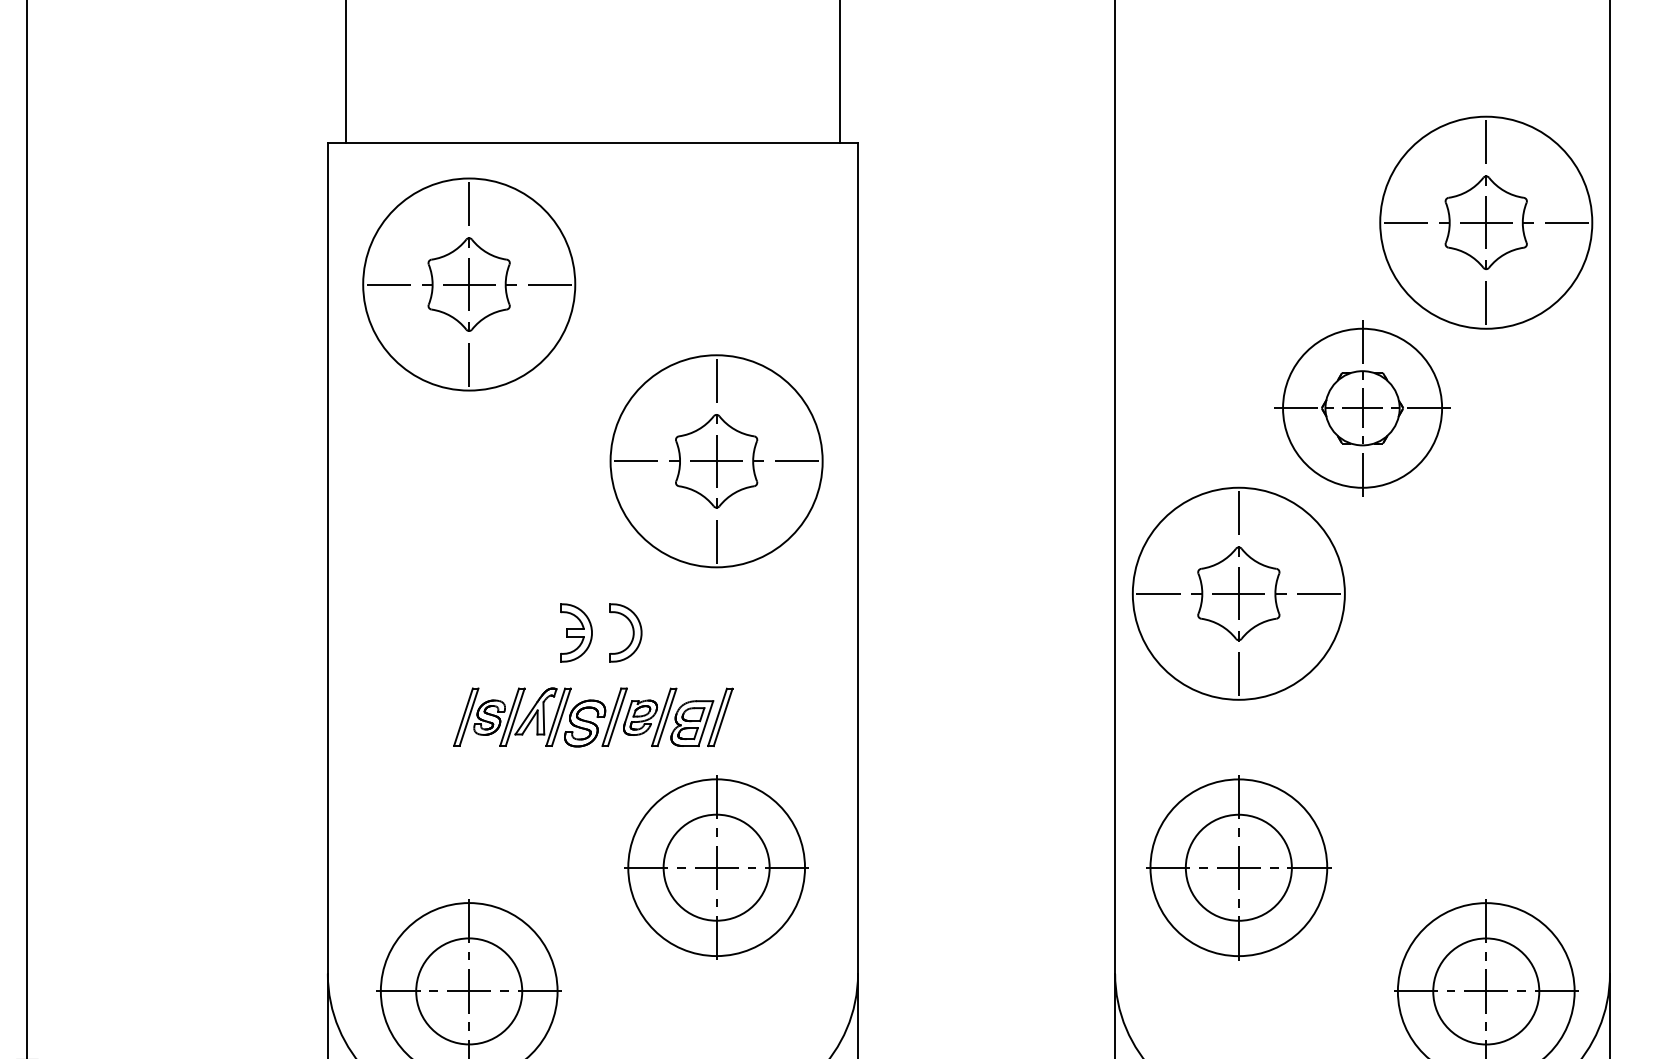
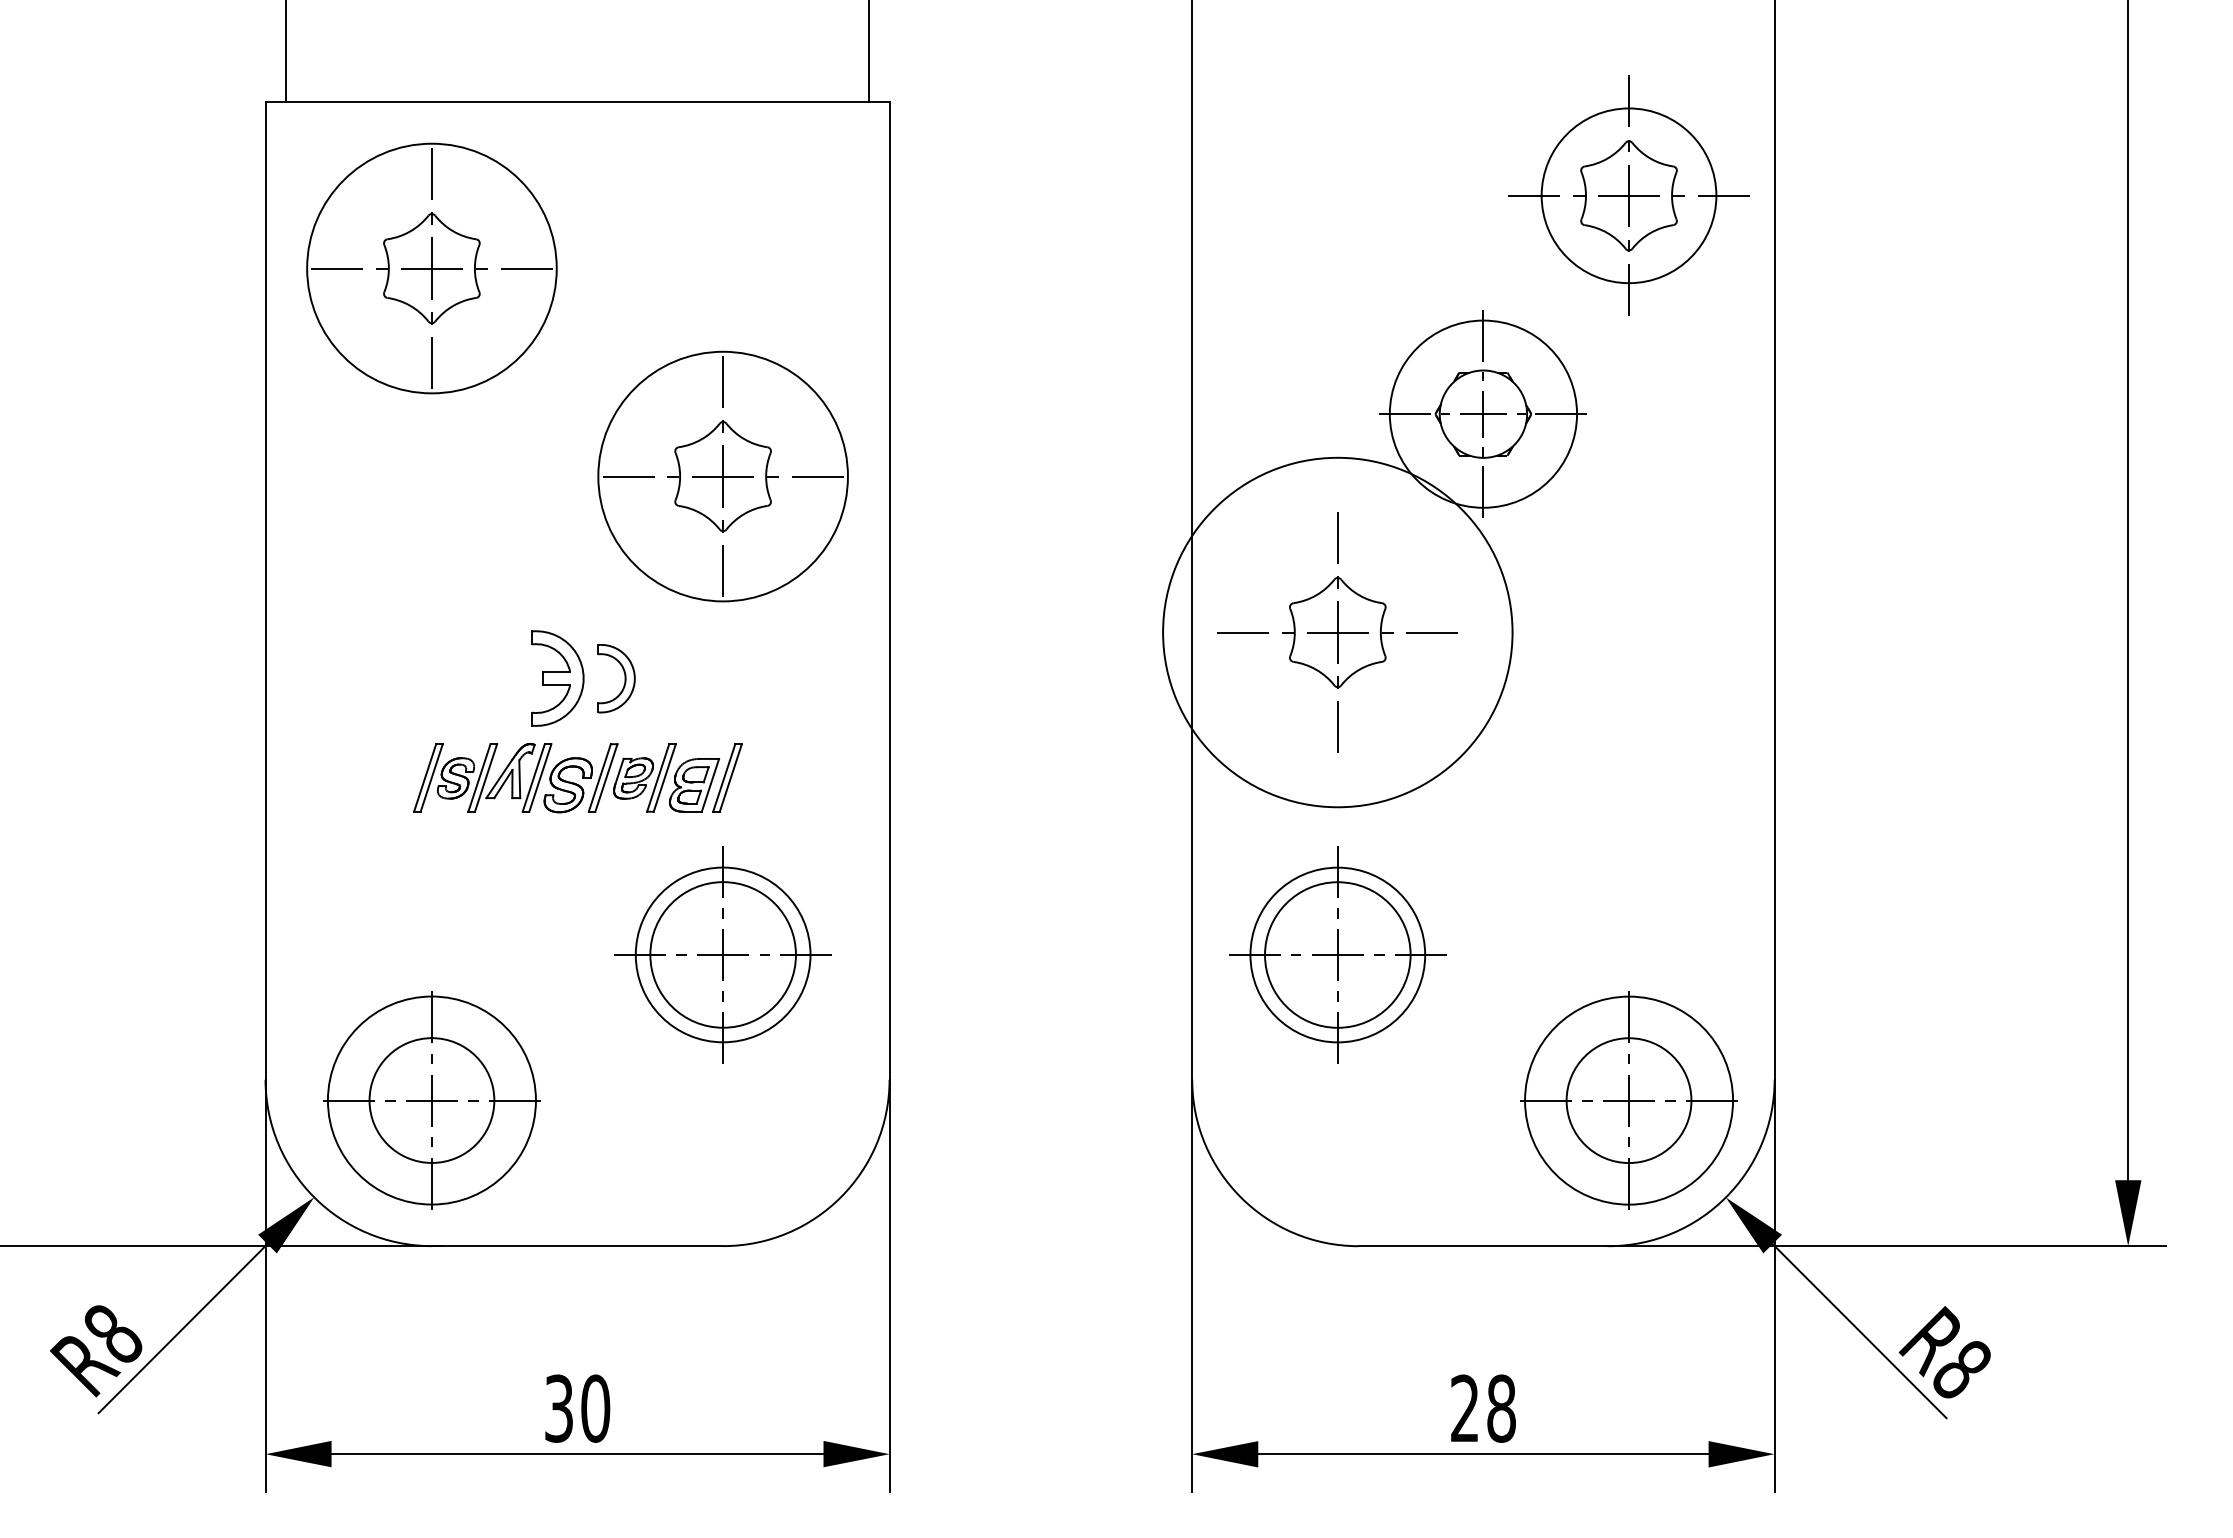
circle: (1485, 222) -> (1628, 195), size x0.7
circle: (1238, 593) -> (1337, 632), size x1.4
part: (576, 632) -> (558, 678), size x1.4
circle: (716, 867) -> (722, 954), size x1.4
circle: (716, 867) -> (723, 954), size x0.7
circle: (1238, 867) -> (1337, 954), size x1.4
circle: (1238, 868) -> (1337, 955), size x0.7

